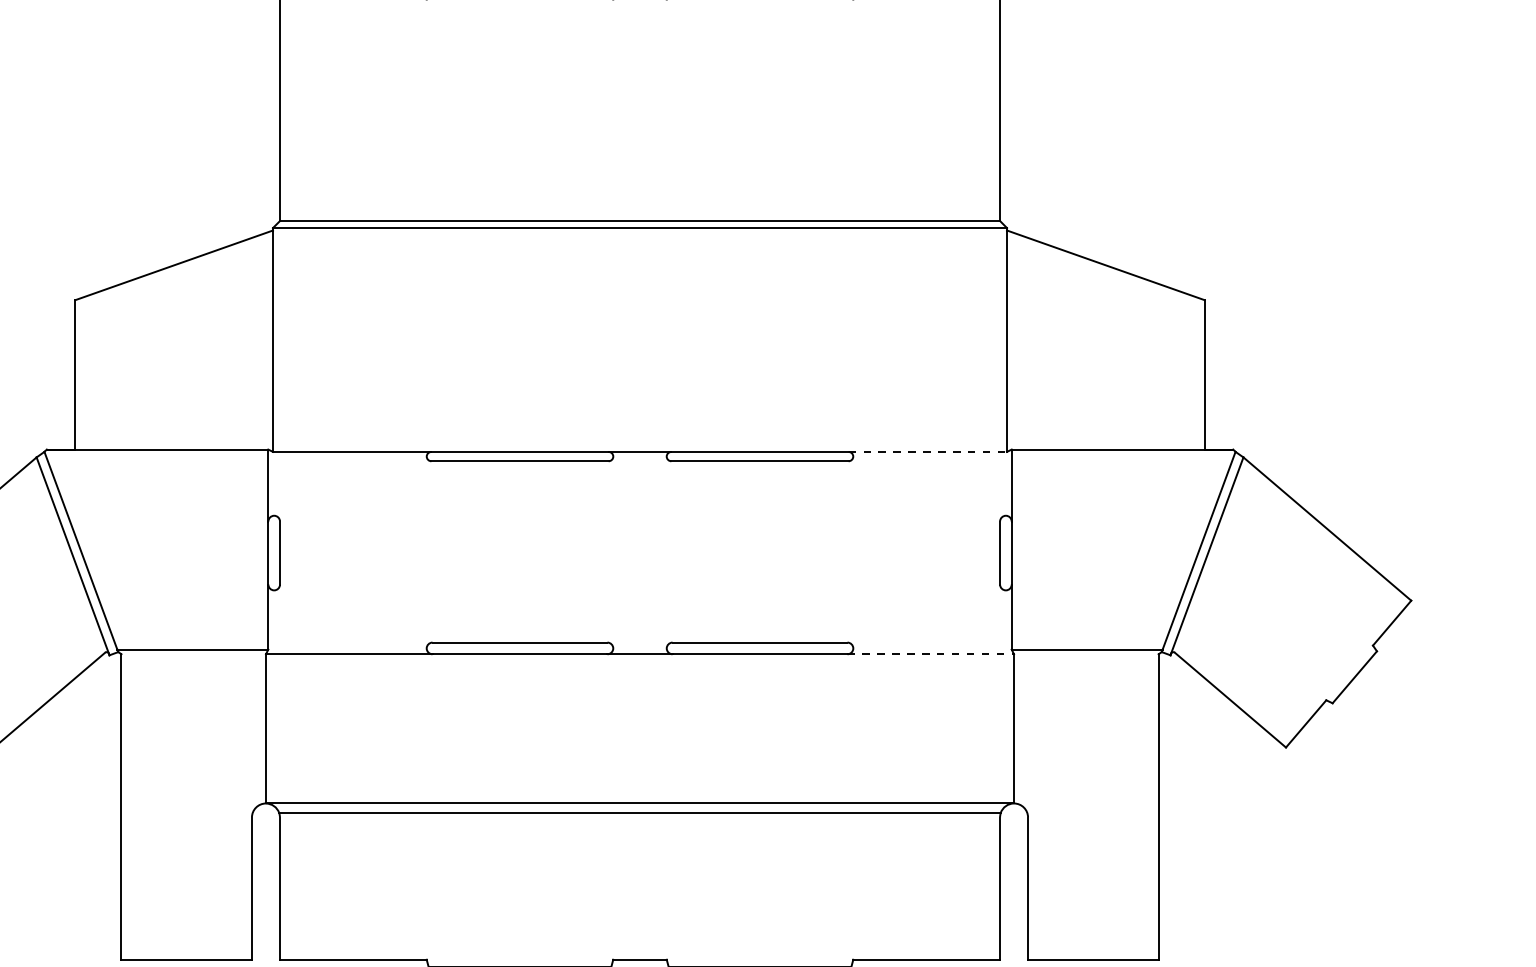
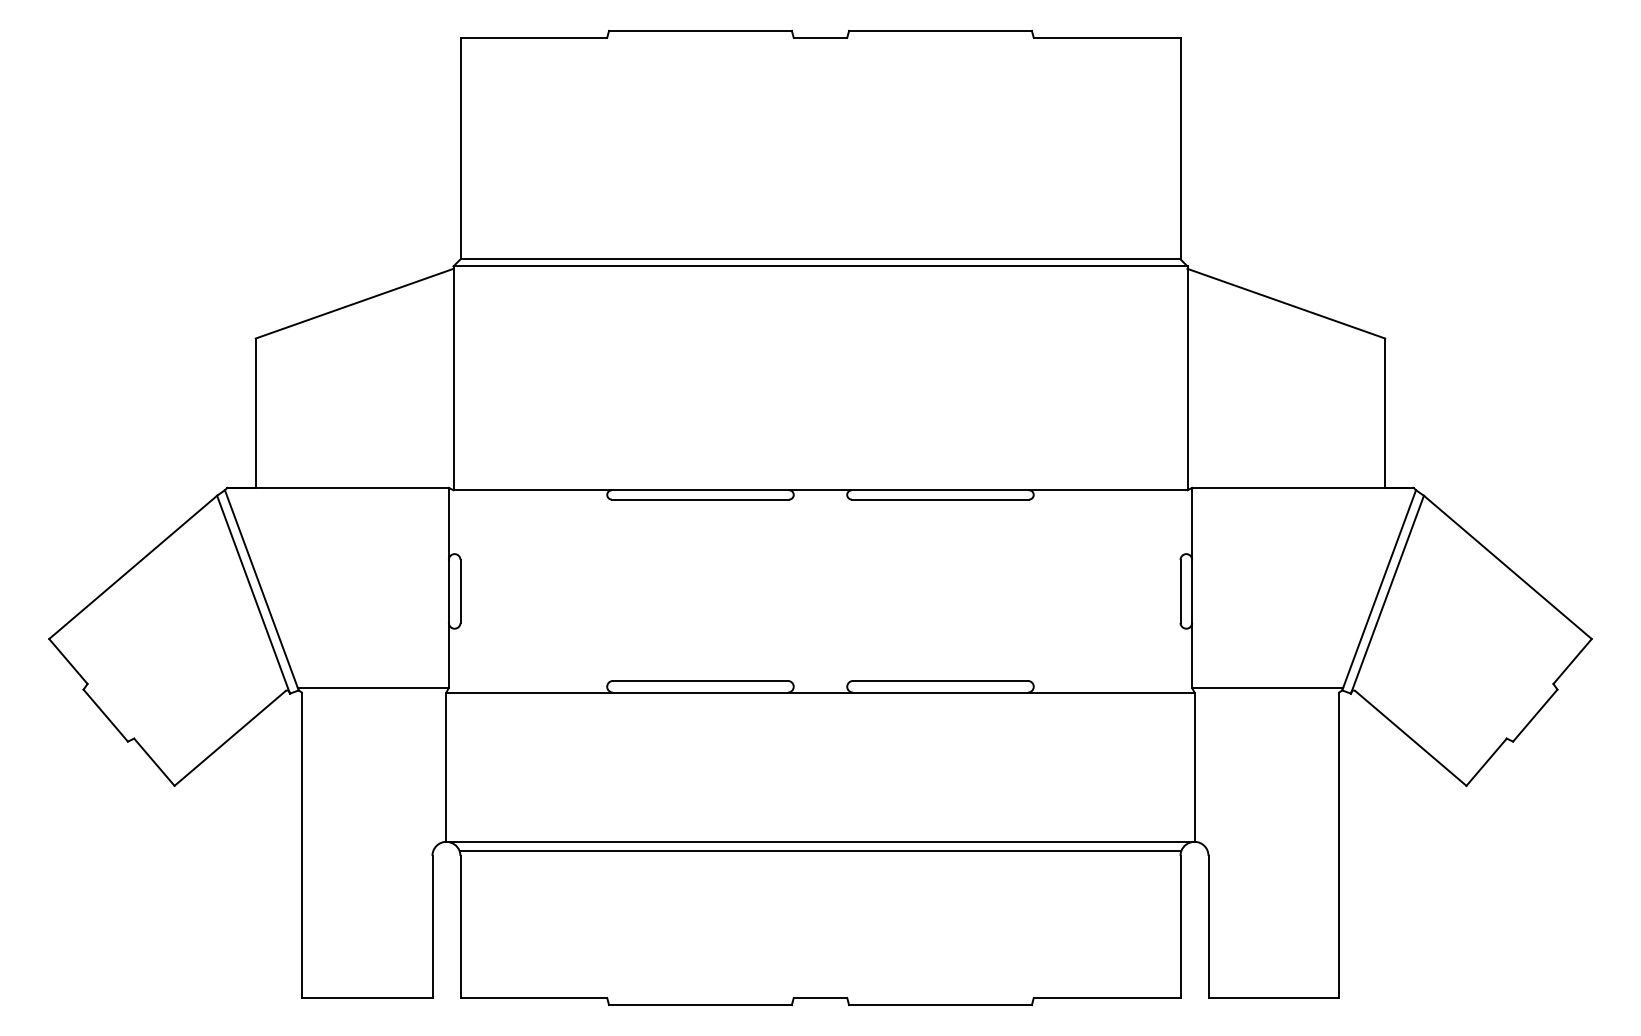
line: (928, 452) -> (1108, 490), dashed -> solid
line: (931, 654) -> (1111, 692), dashed -> solid

